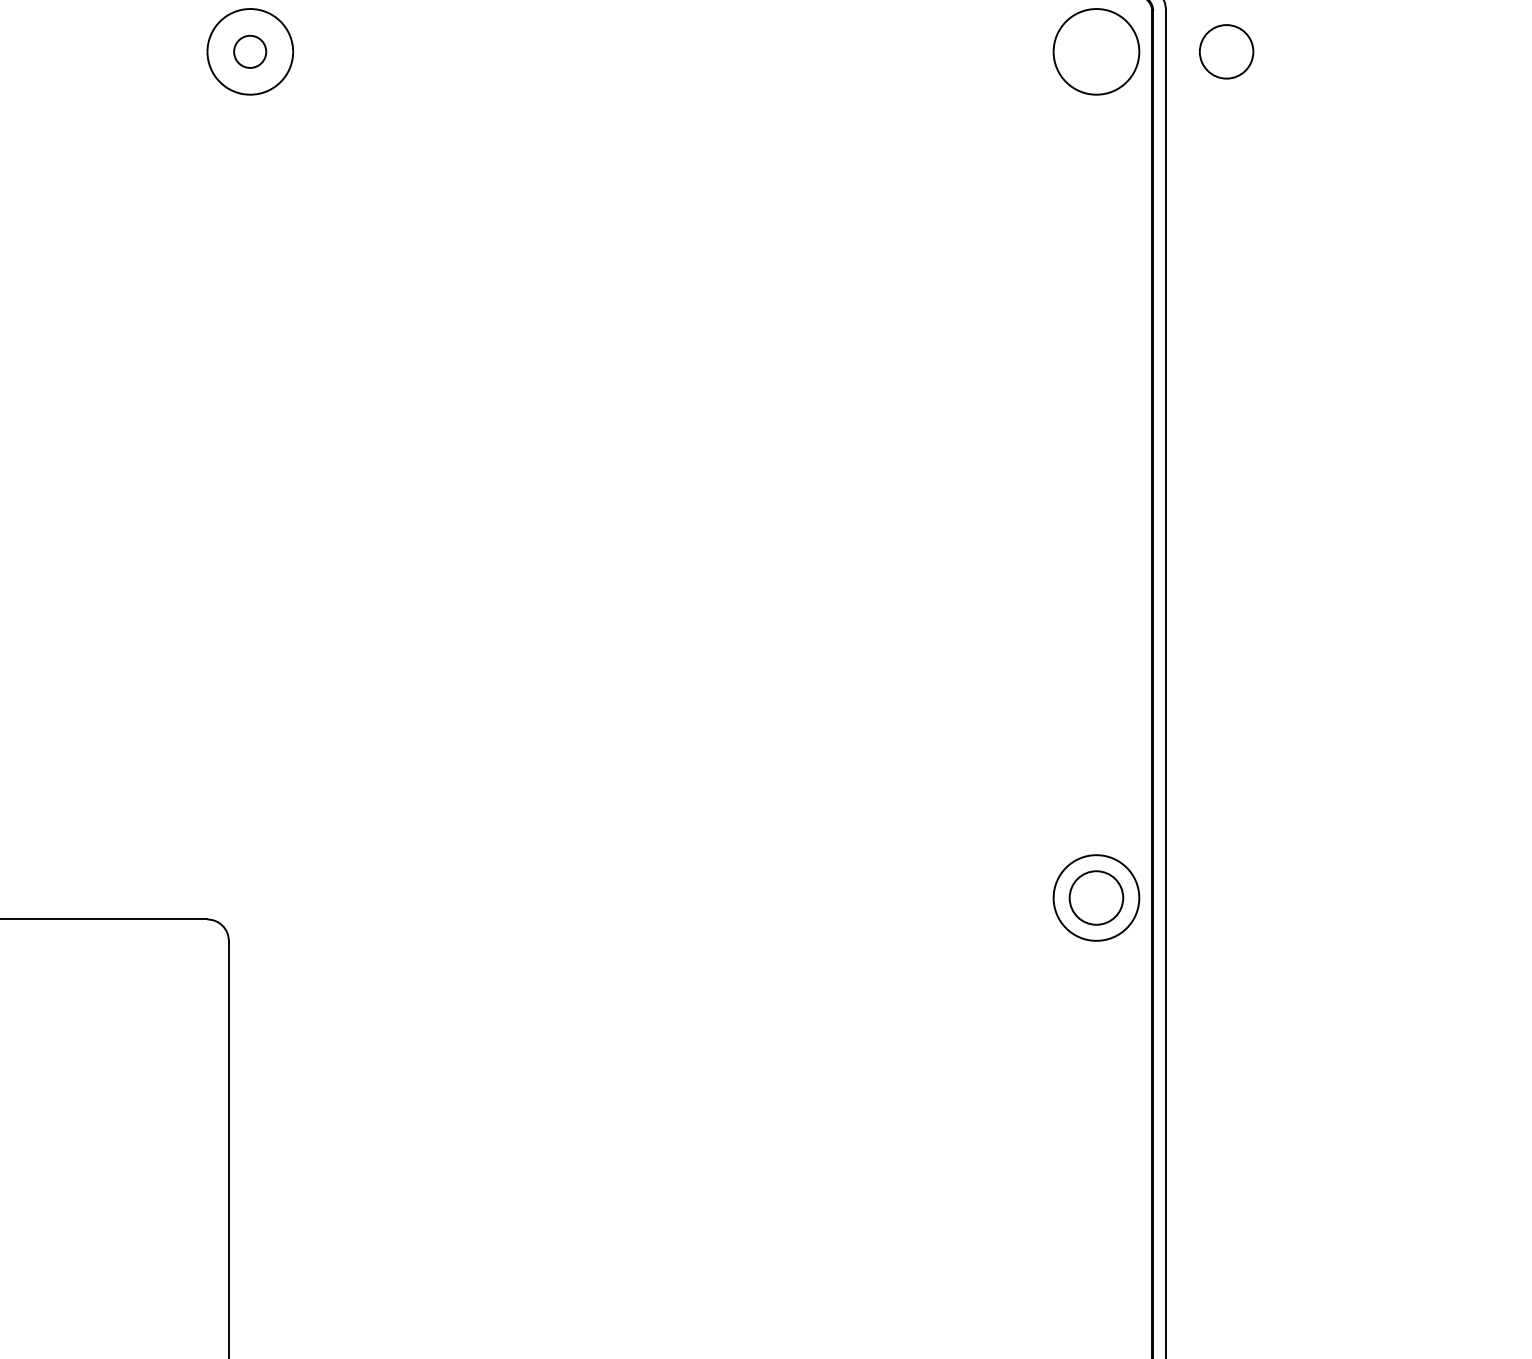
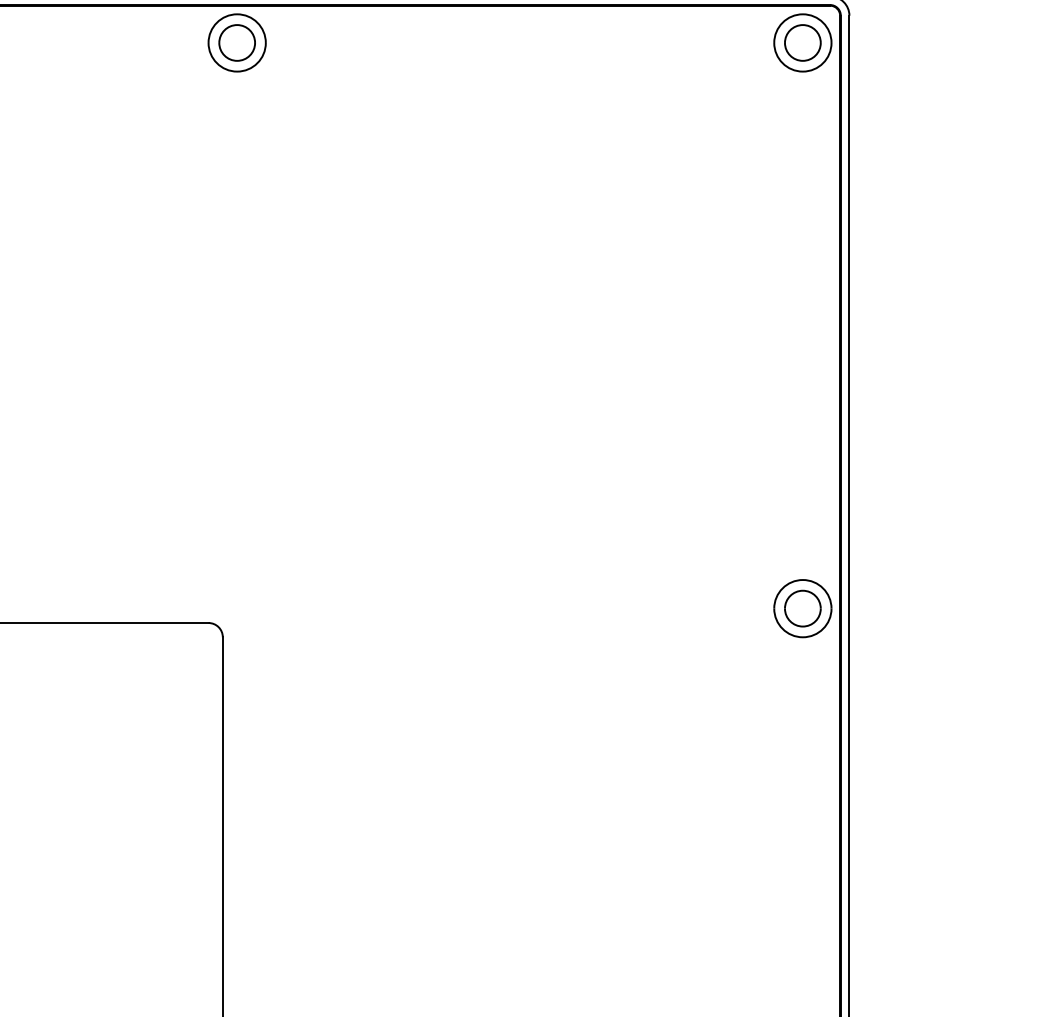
part: (249, 51) -> (236, 42), size x1.67
part: (1226, 51) -> (802, 42), moved

